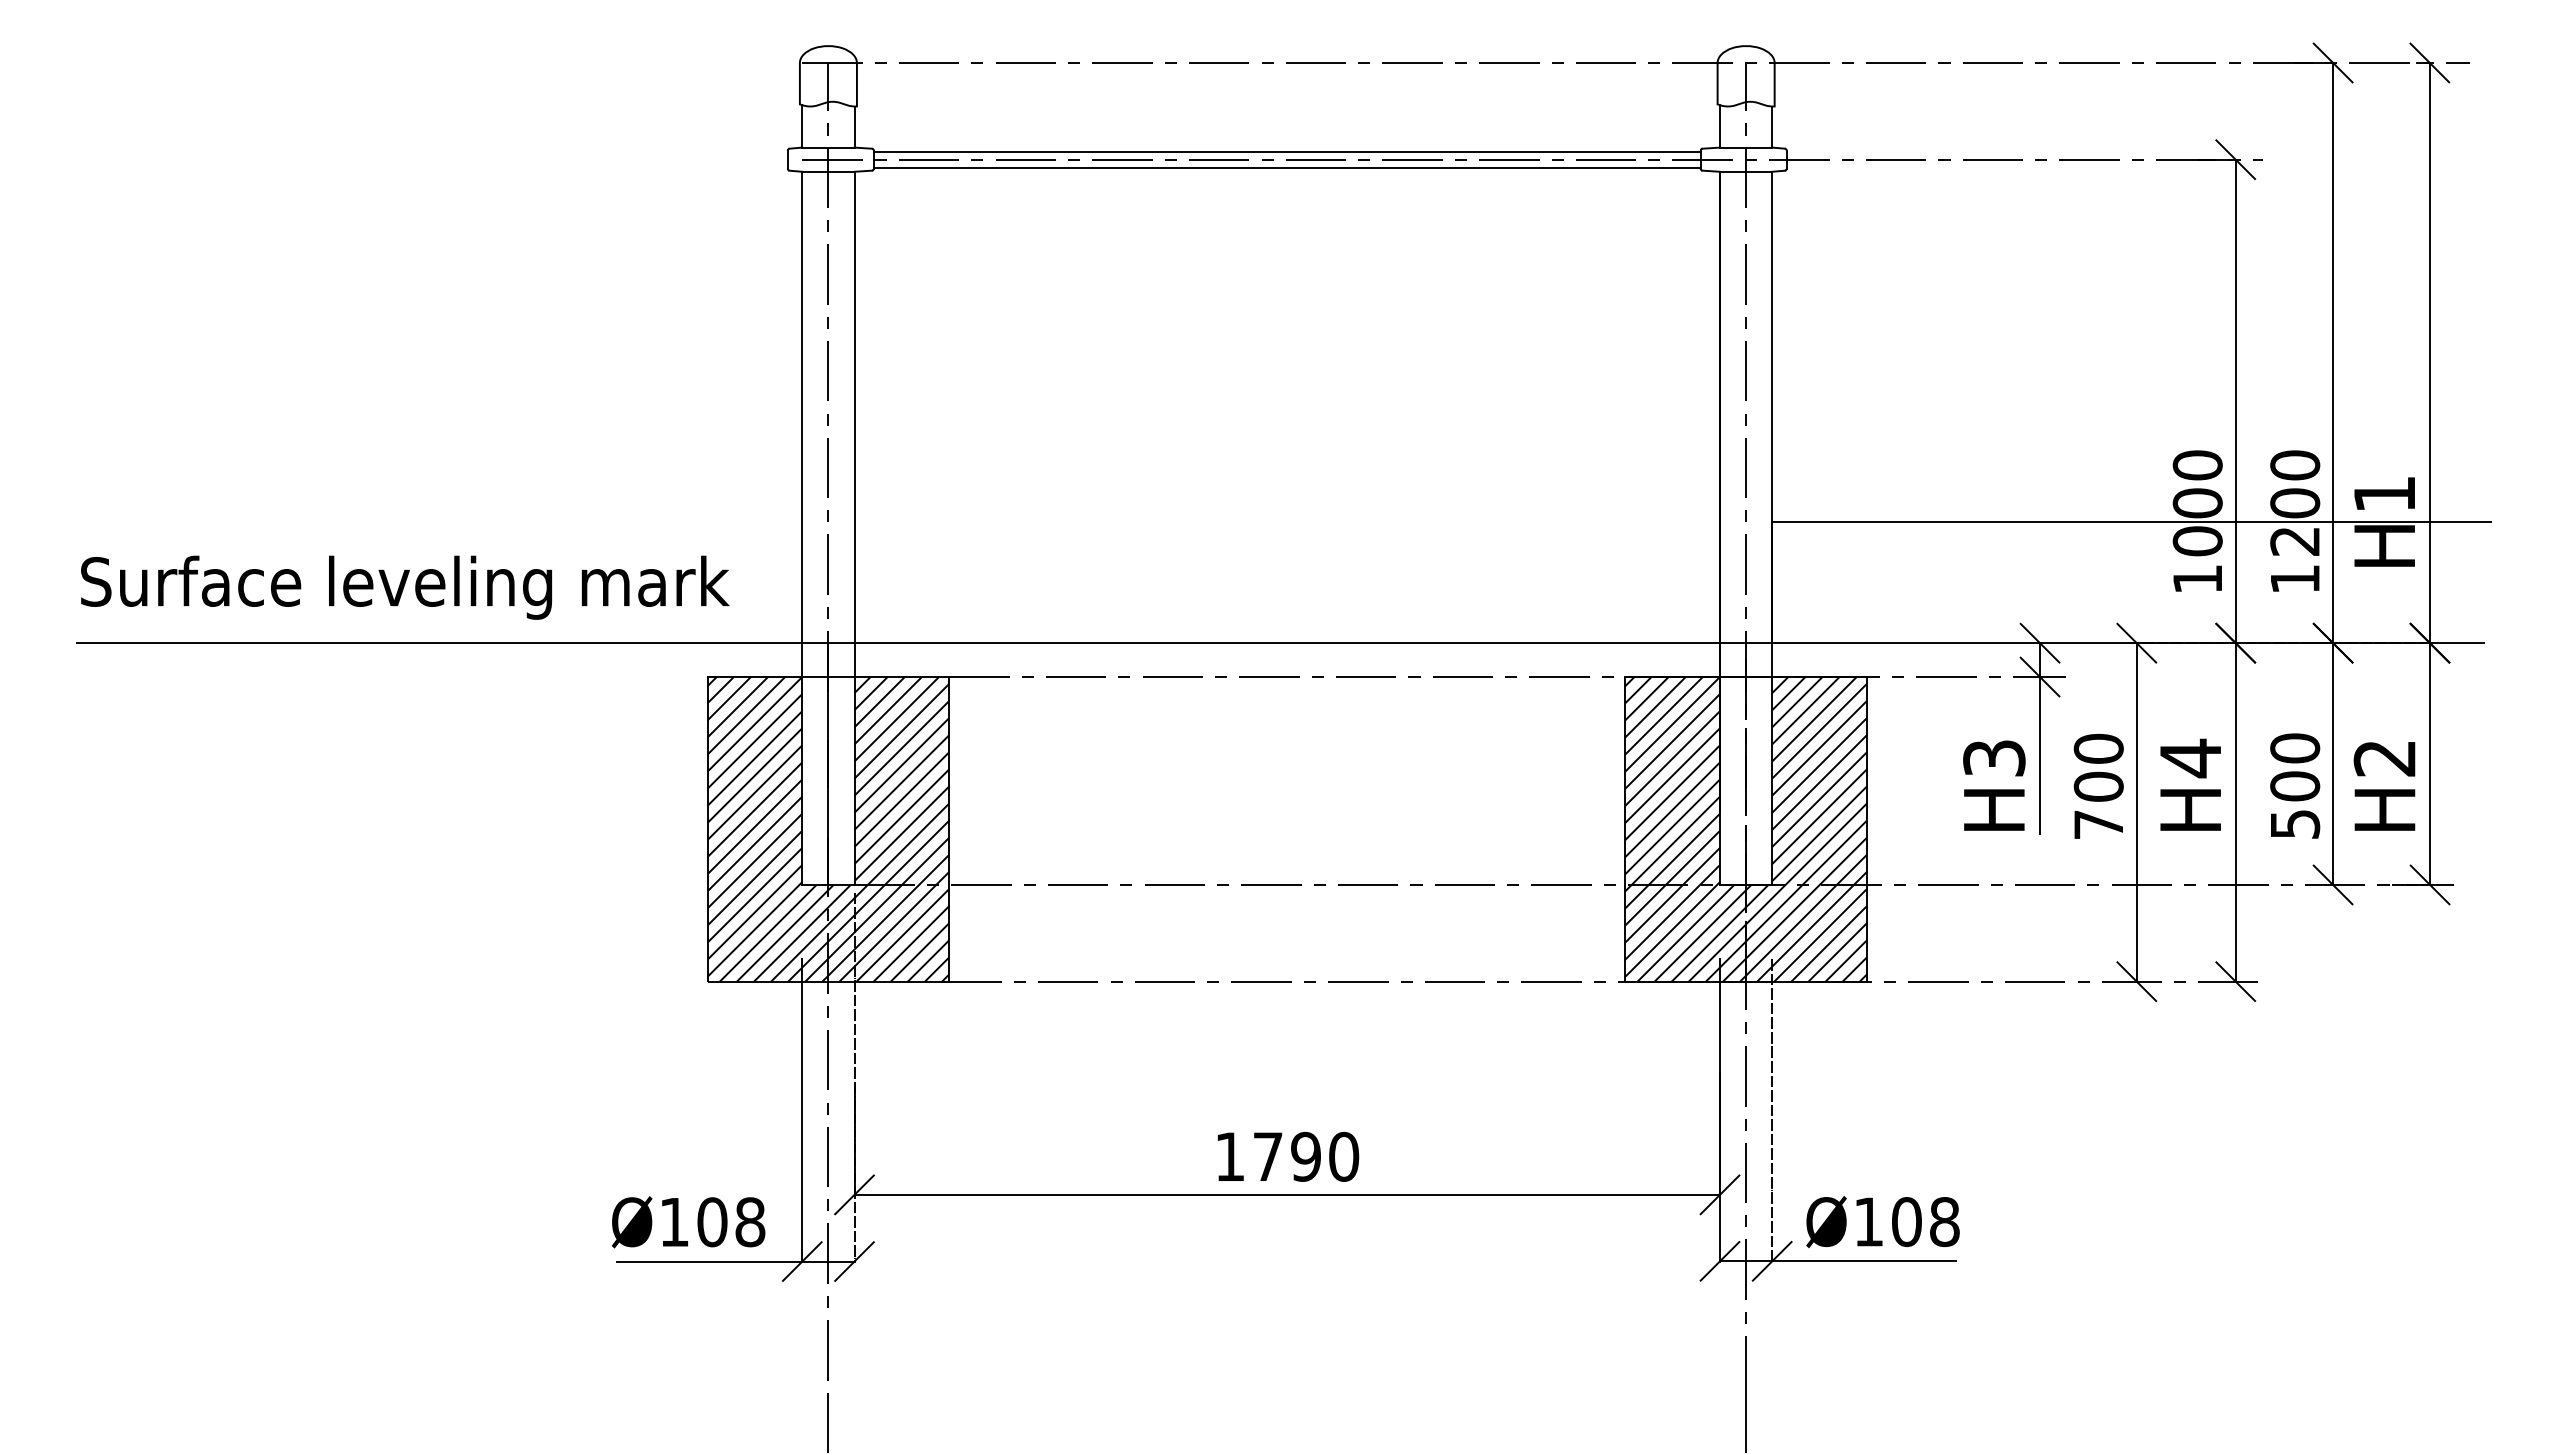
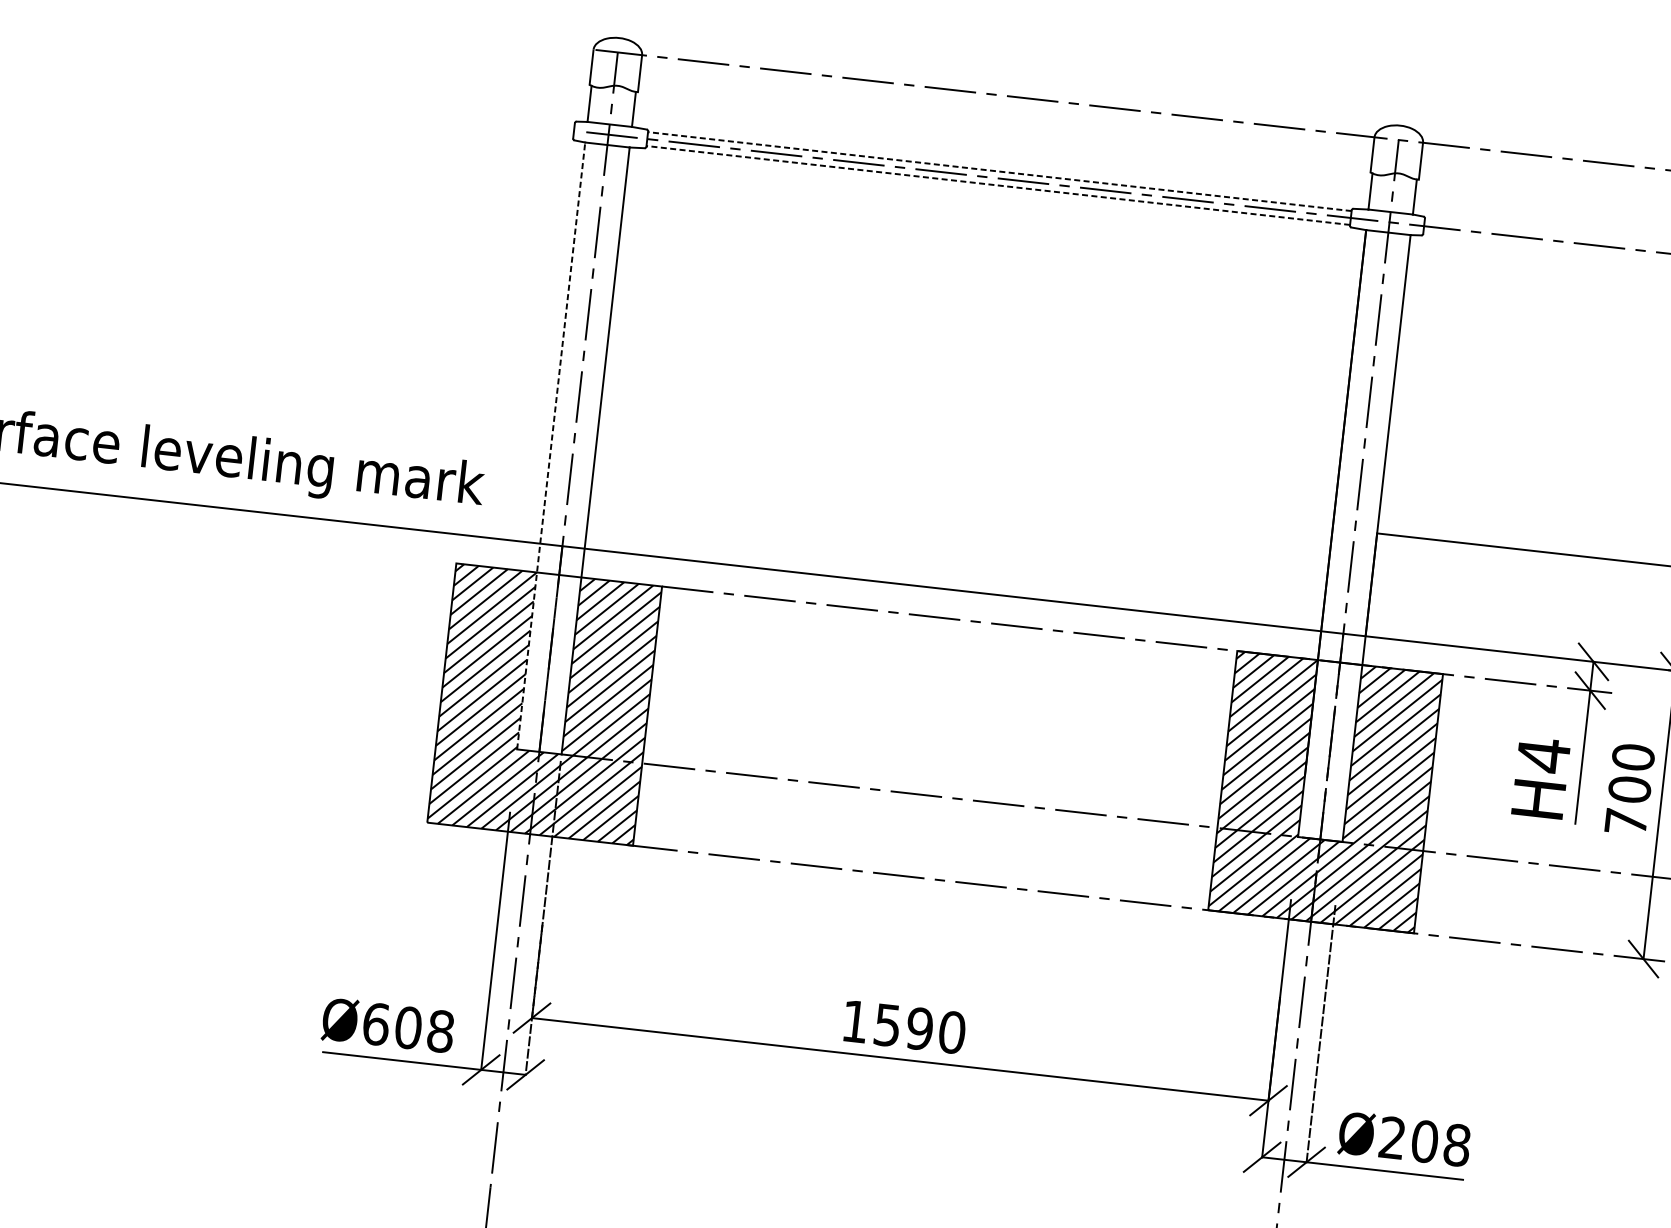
line: (1286, 151) -> (999, 171), solid -> dashed
line: (1286, 167) -> (997, 185), solid -> dashed
line: (802, 528) -> (551, 446), solid -> dashed
text: (1994, 758) -> (1543, 755), H3 -> H4
text: (1267, 1156) -> (887, 1024), 1790 -> 1590
text: (1868, 1221) -> (1392, 1137), Ø108 -> Ø208
text: (674, 1222) -> (376, 1024), Ø108 -> Ø608

